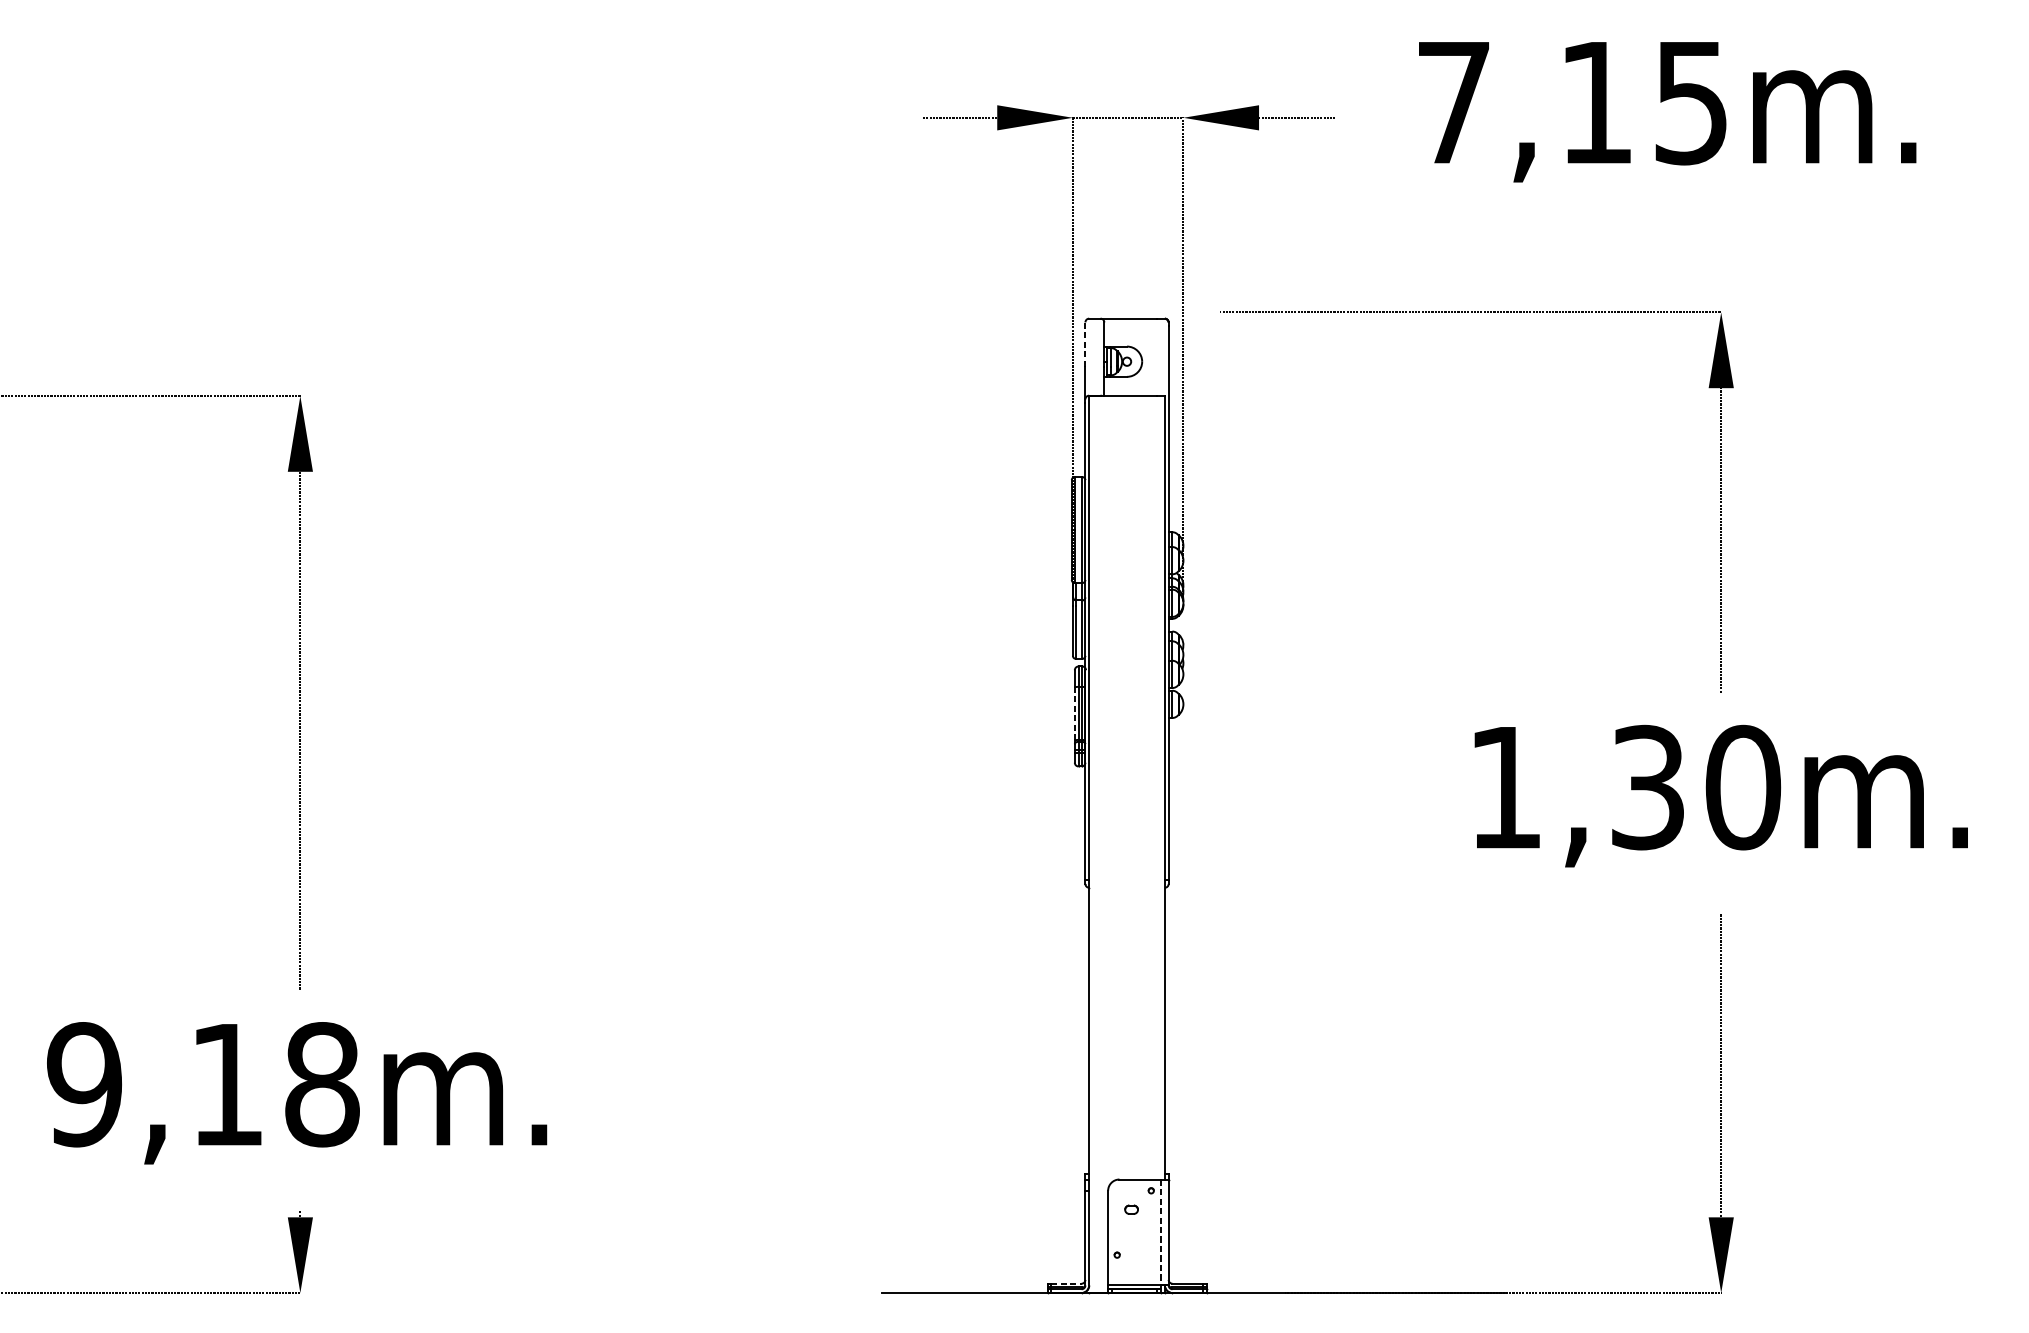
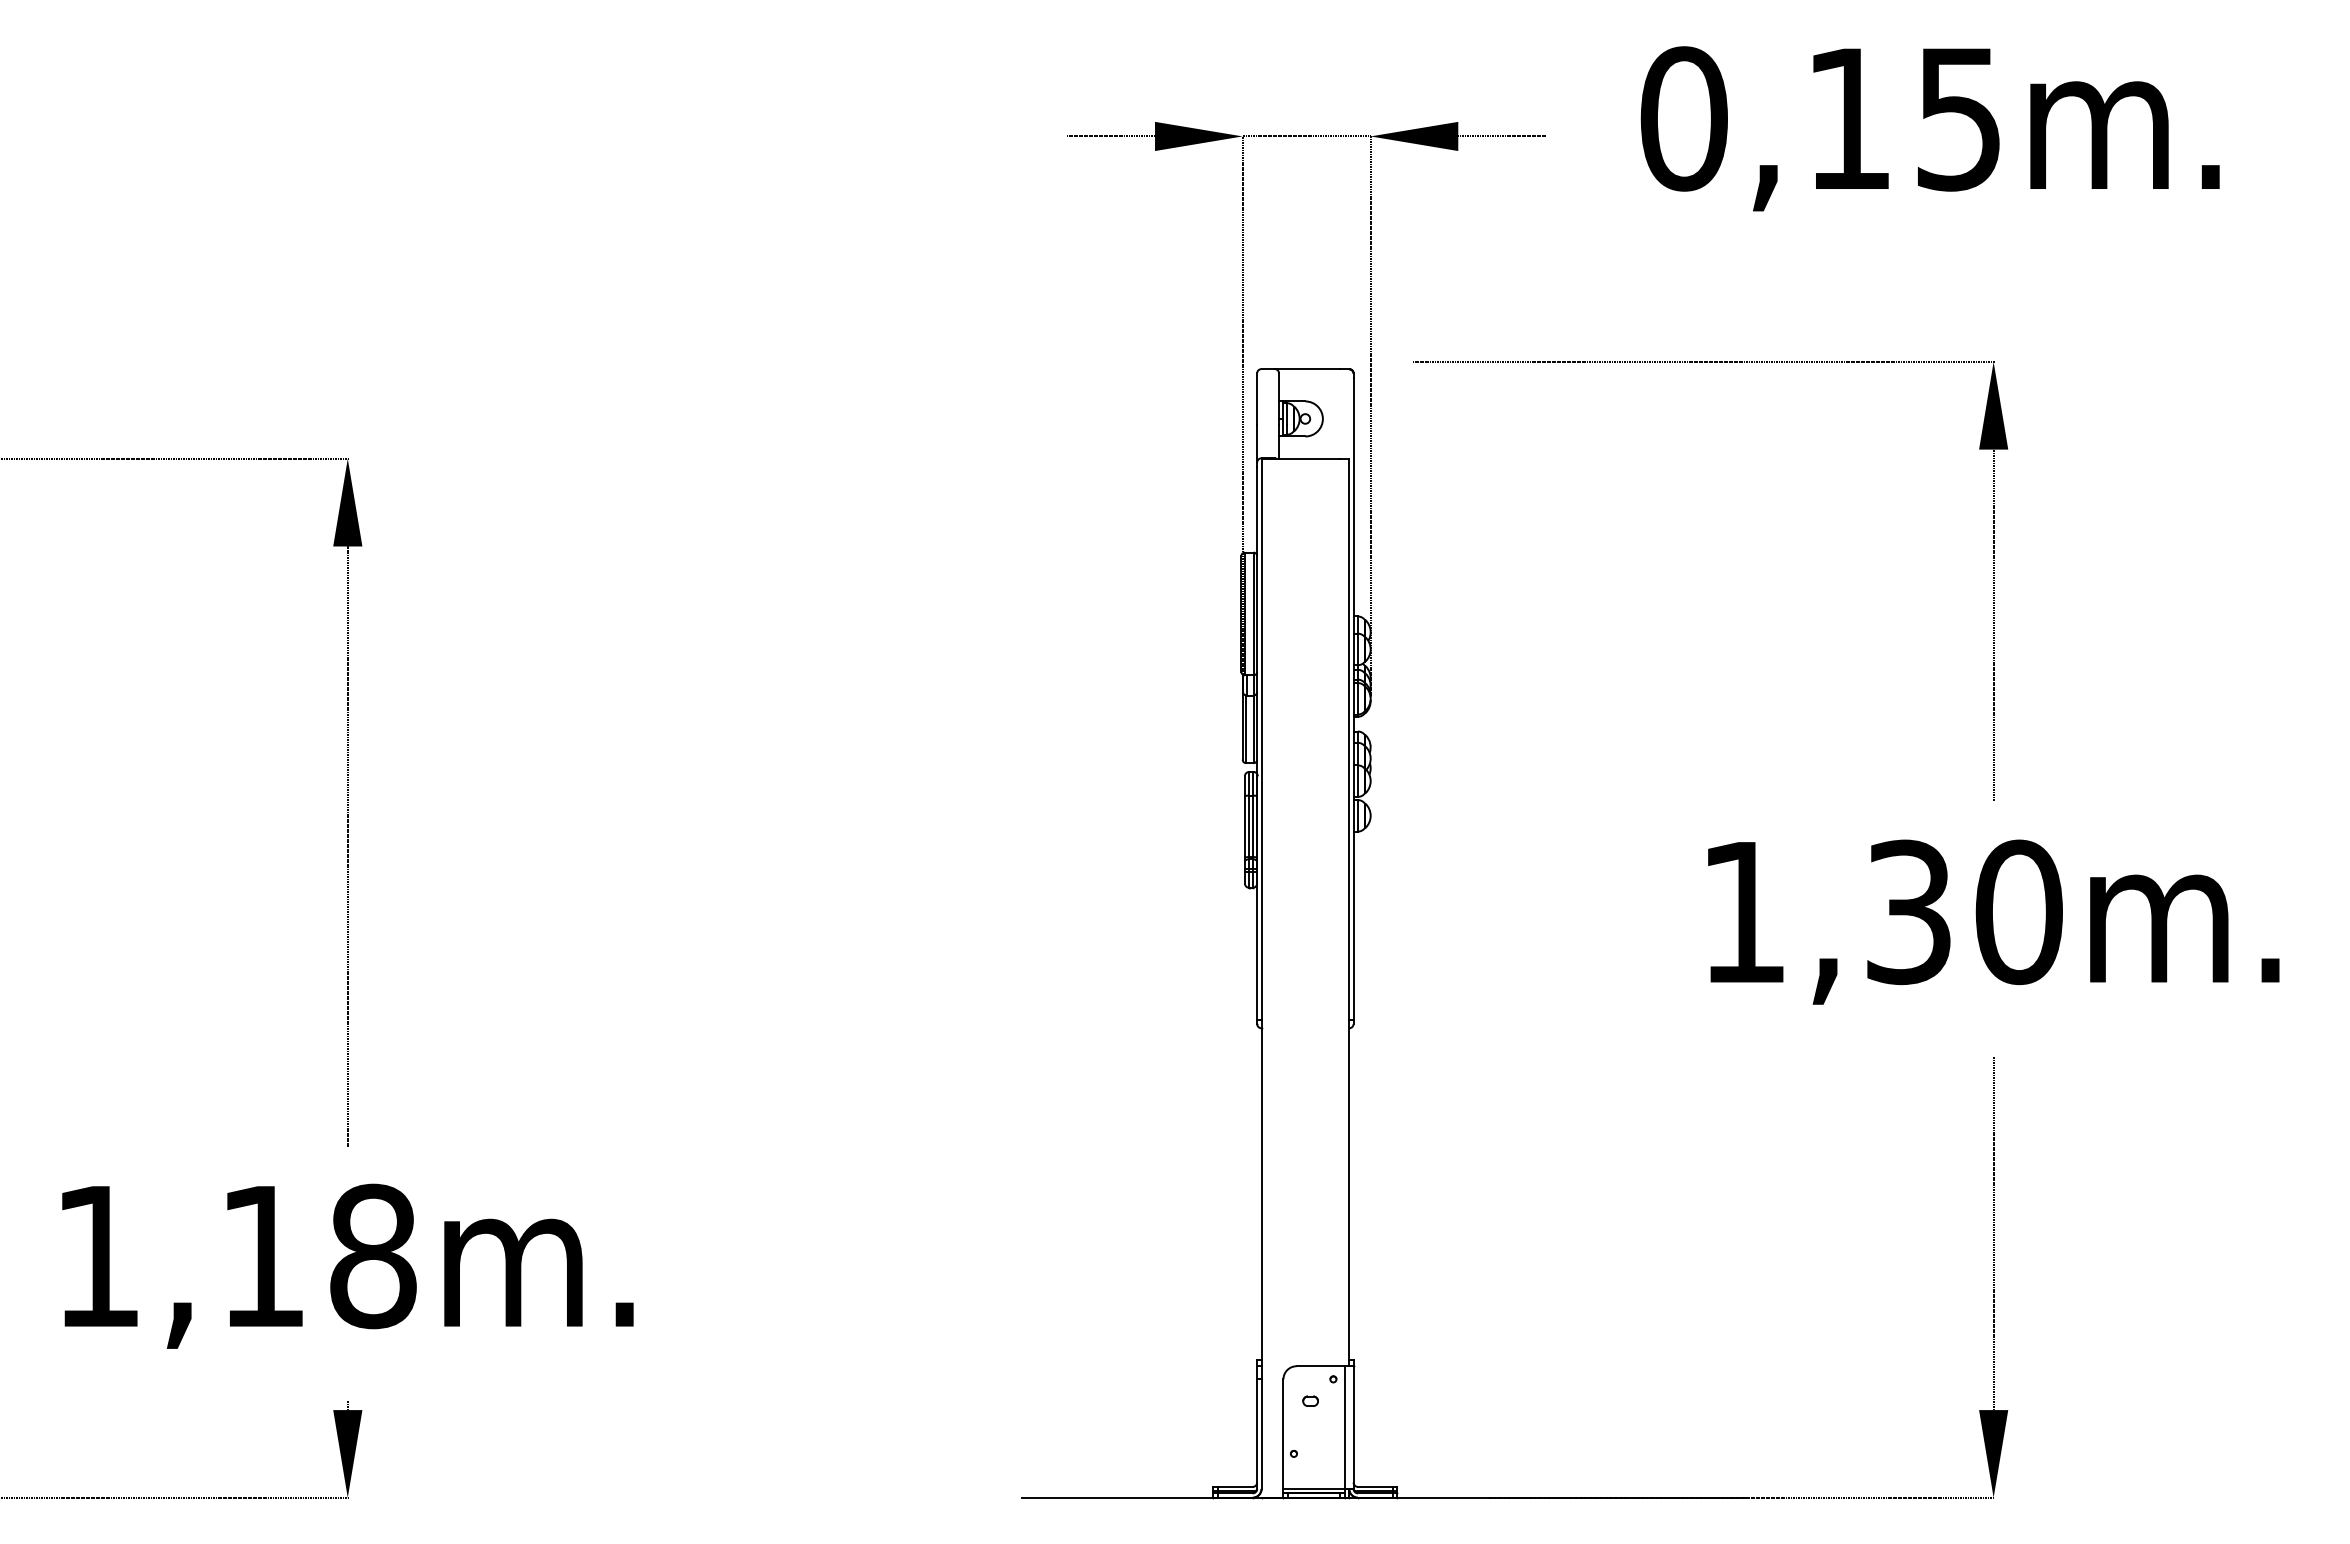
text: (1453, 102) -> (1683, 118), 7,15m. -> 0,15m.
line: (1085, 344) -> (1257, 399), dashed -> solid
line: (1074, 713) -> (1244, 826), dashed -> solid
text: (84, 1084) -> (97, 1256), 9,18m. -> 1,18m.
line: (1160, 1233) -> (1344, 1428), dashed -> solid
line: (1066, 1283) -> (1235, 1486), dashed -> solid

